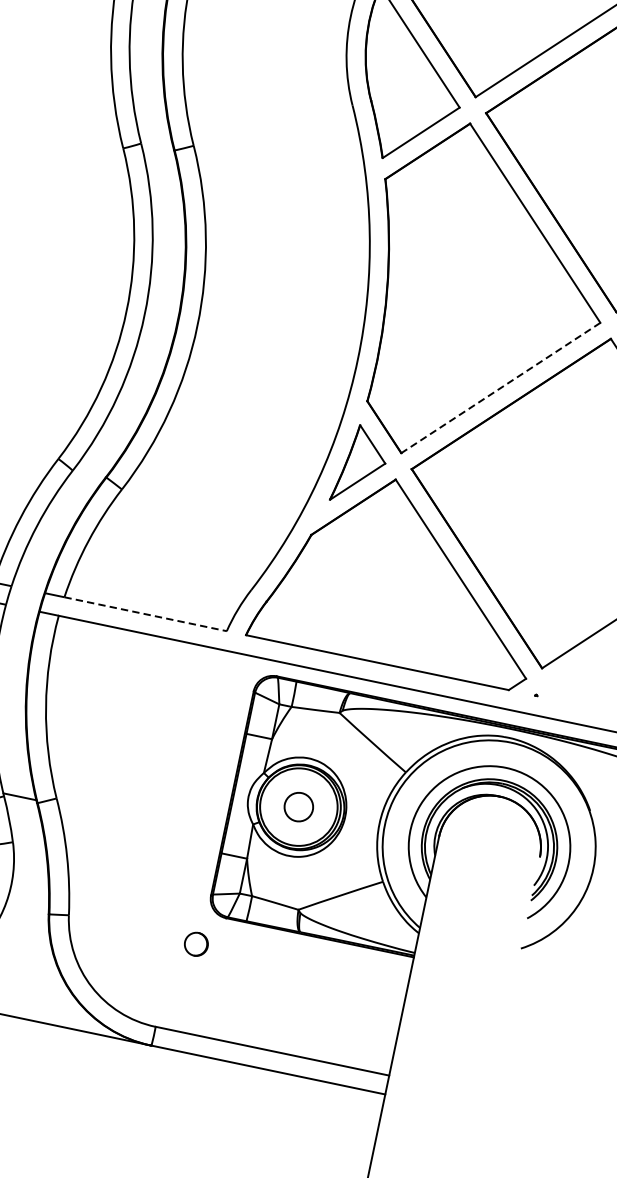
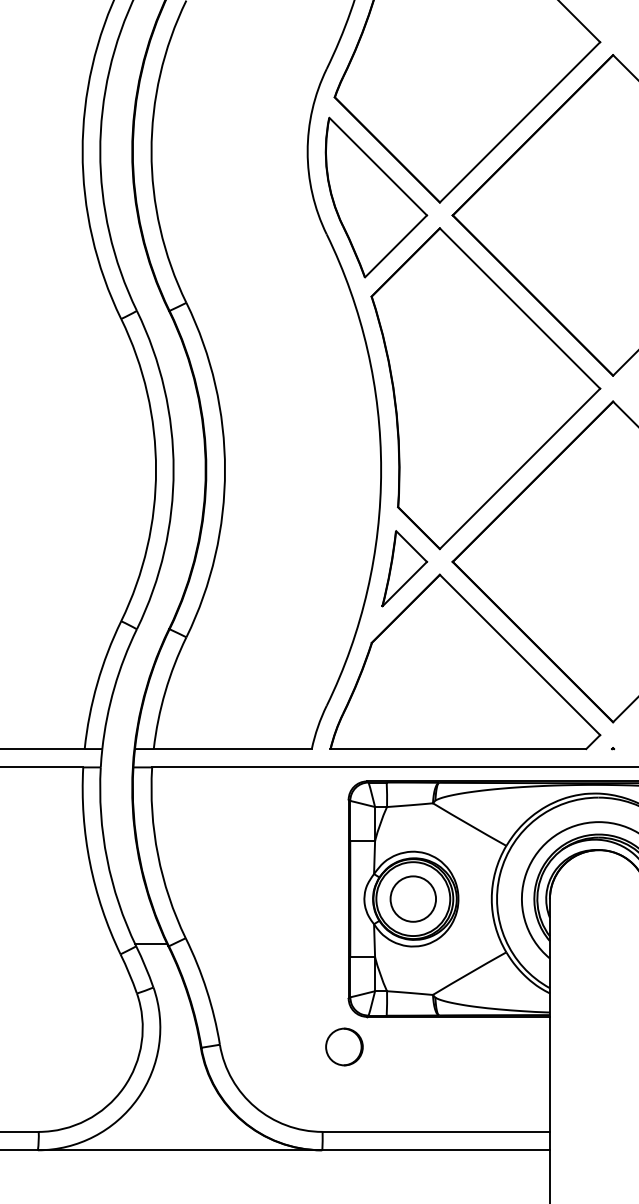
line: (500, 388) -> (519, 469), dashed -> solid
line: (146, 614) -> (233, 749), dashed -> solid
circle: (299, 806) -> (413, 898), size x1.67
part: (196, 943) -> (344, 1046), size x1.67

